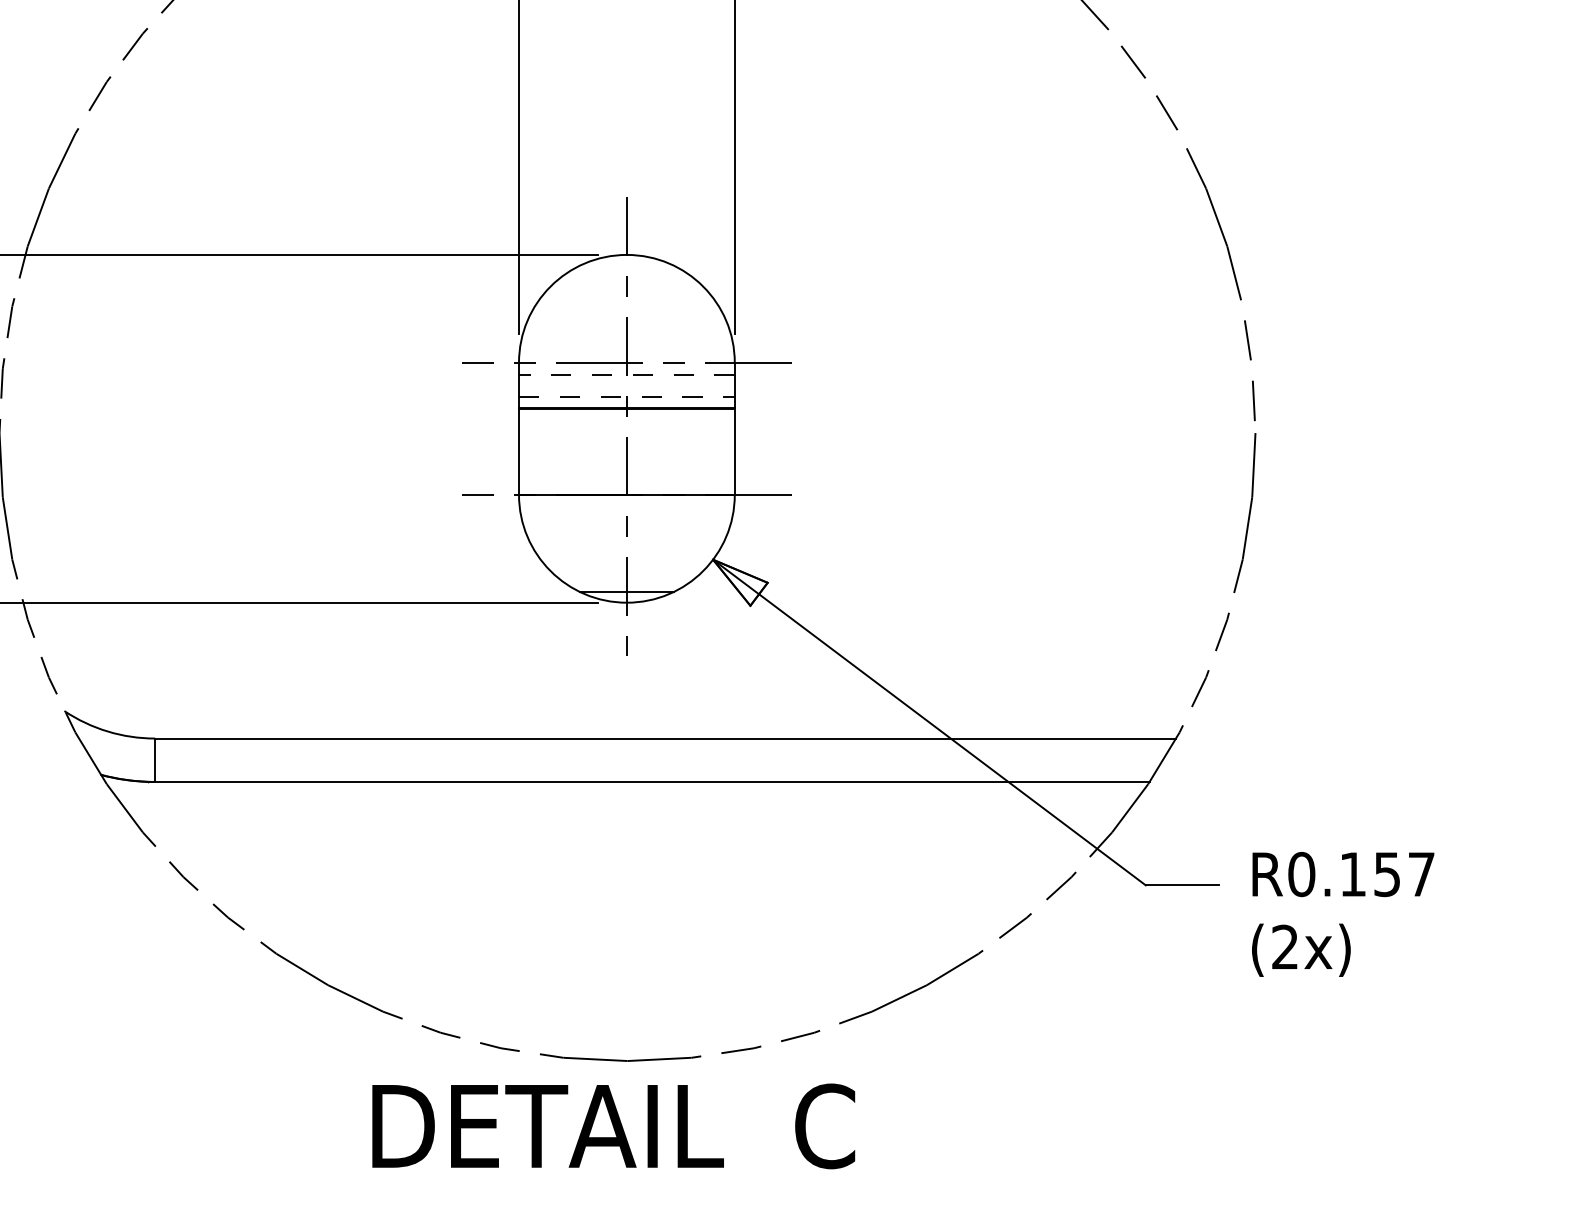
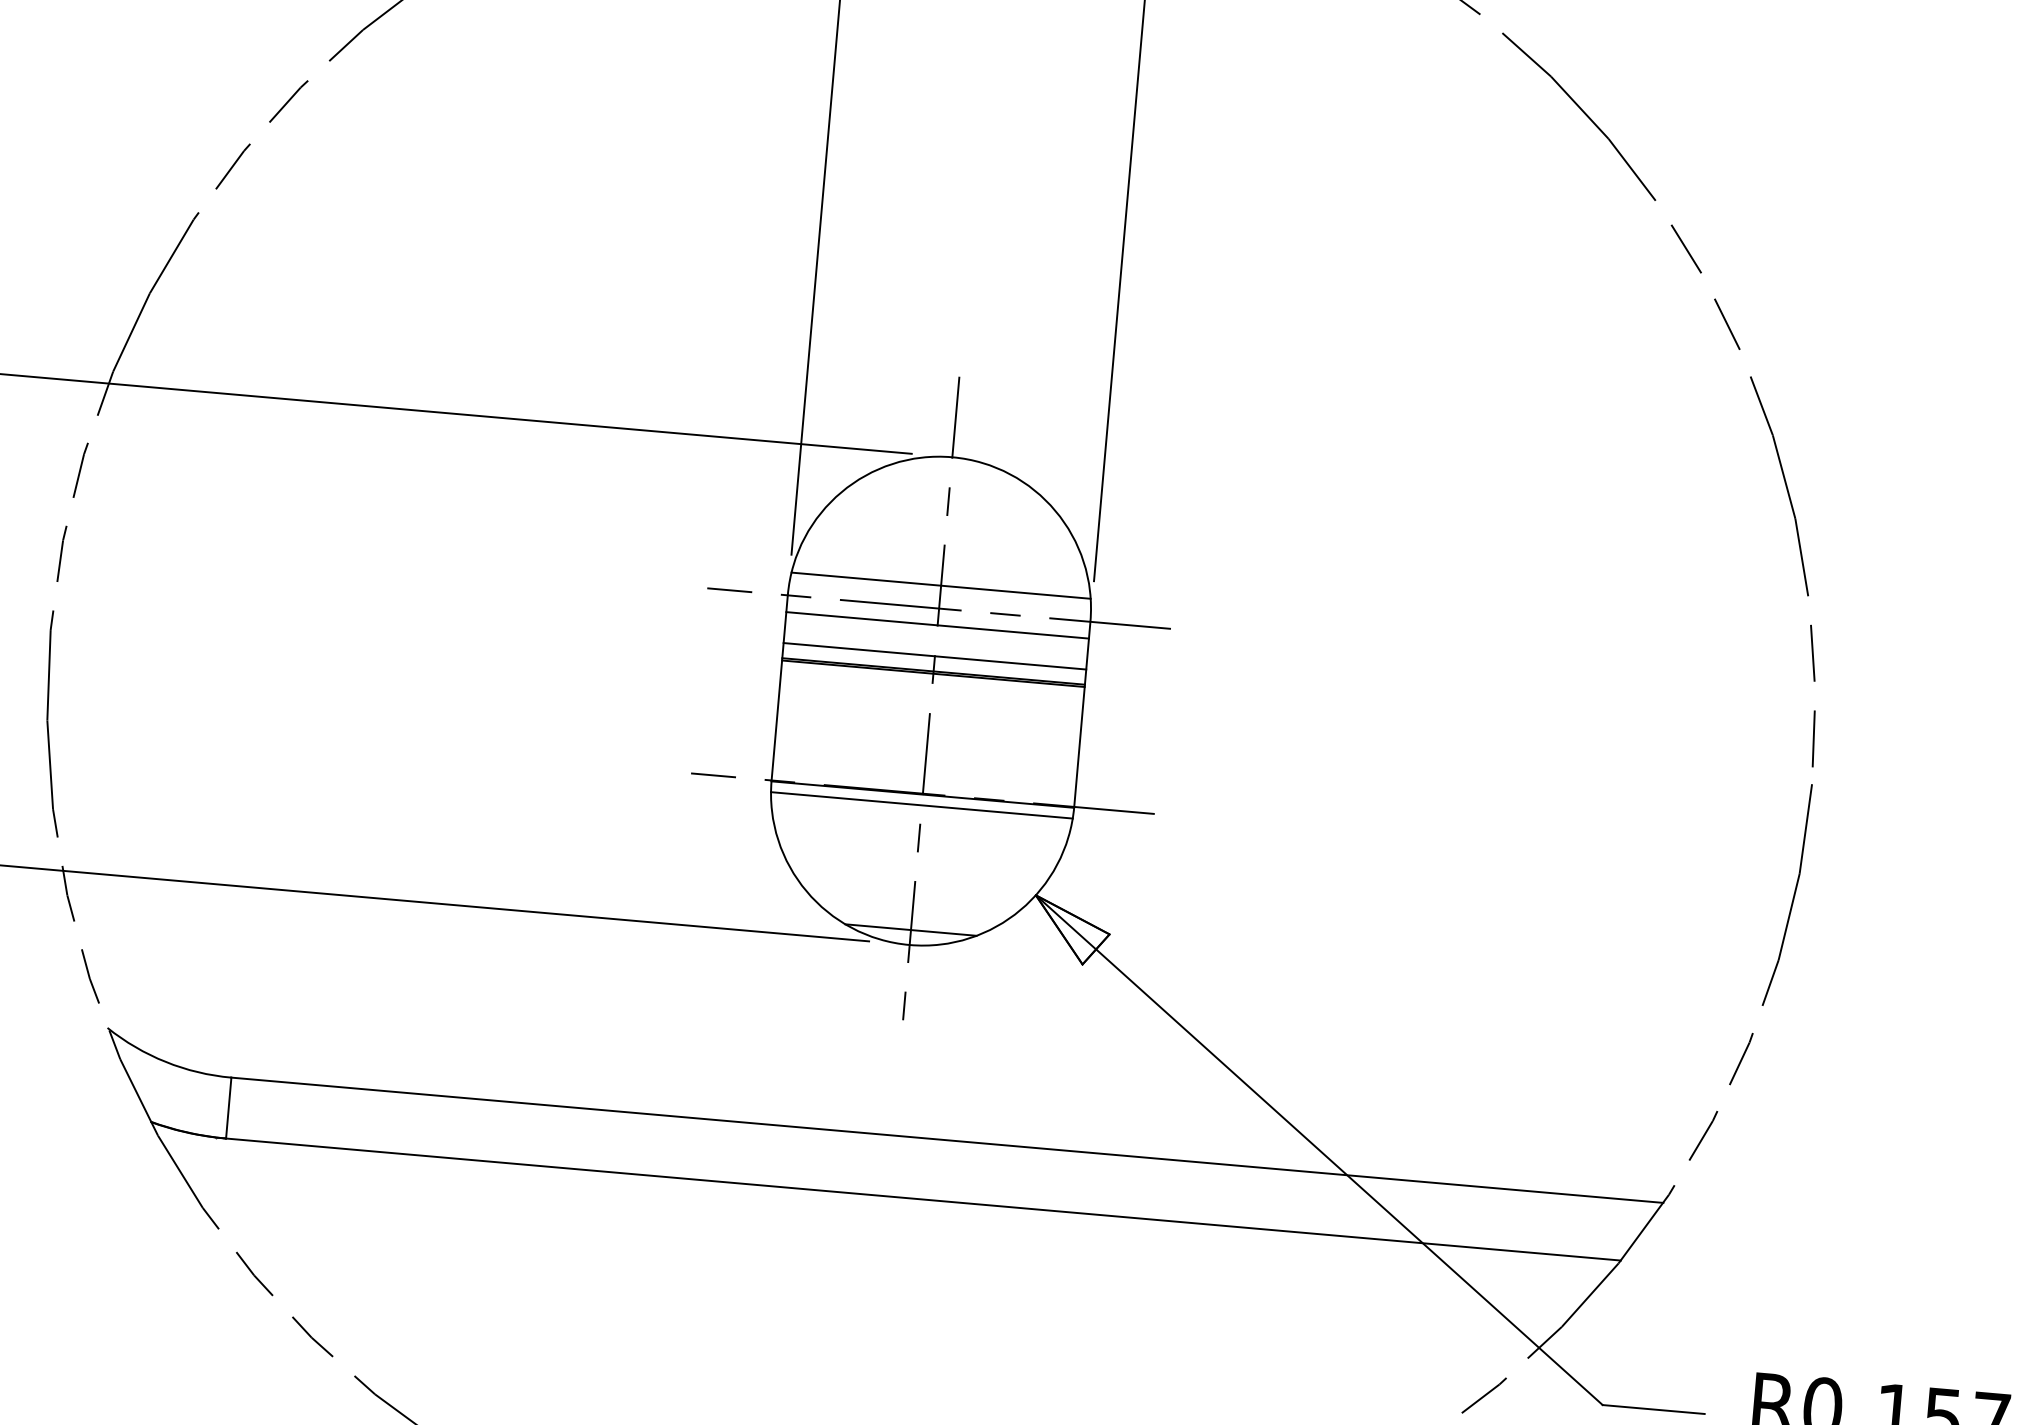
line: (626, 346) -> (940, 585), added
line: (626, 374) -> (937, 624), dashed -> solid
line: (626, 396) -> (934, 655), dashed -> solid
line: (626, 503) -> (921, 805), added

